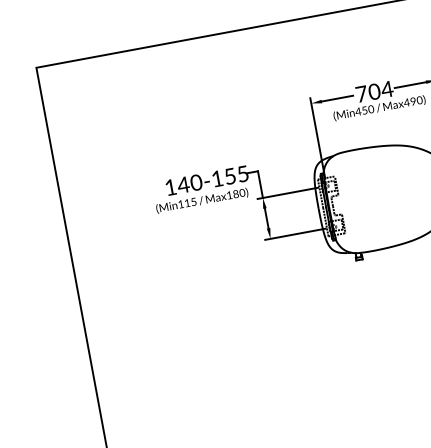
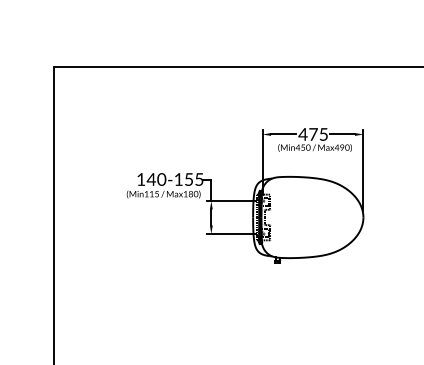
text: (374, 91) -> (313, 134), 704 -> 475

